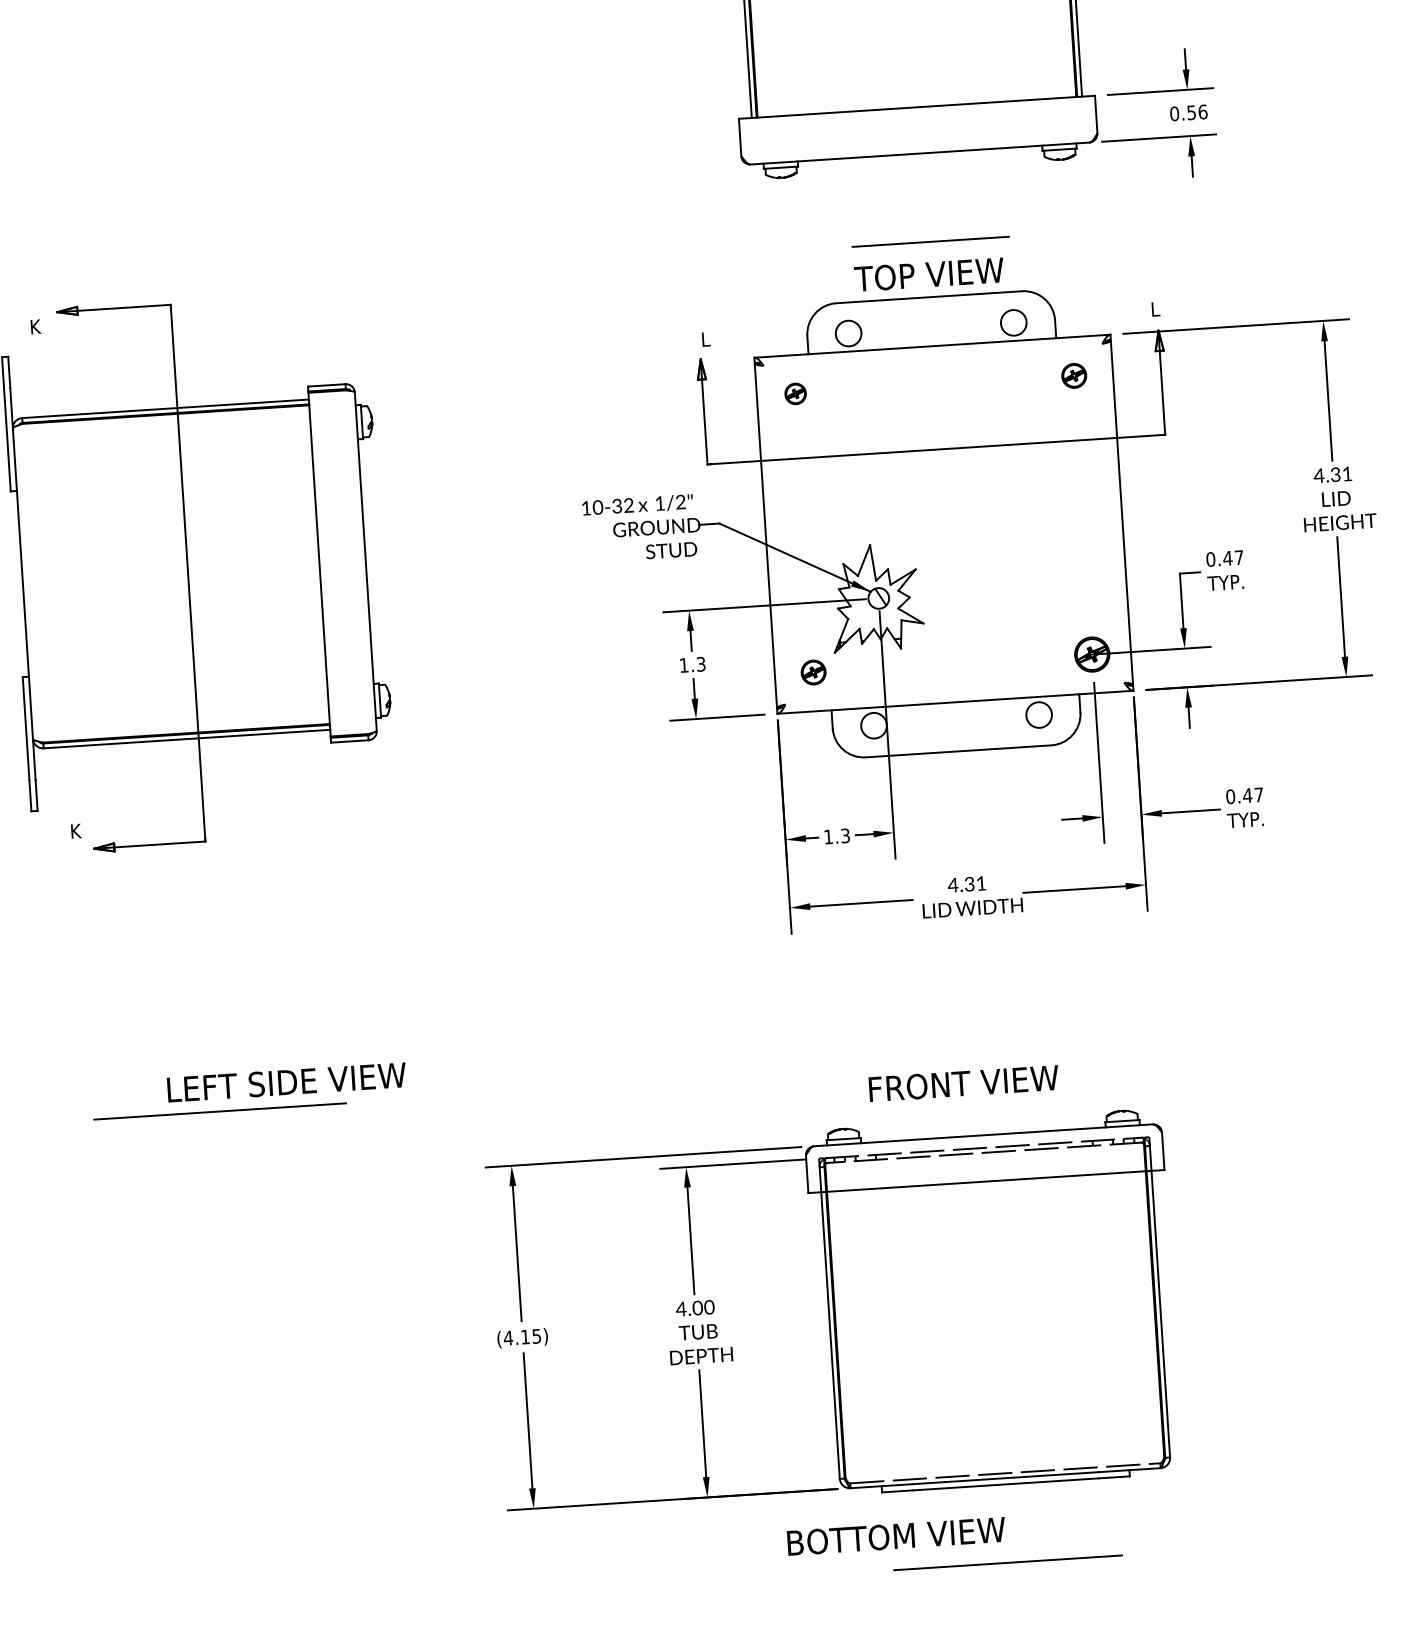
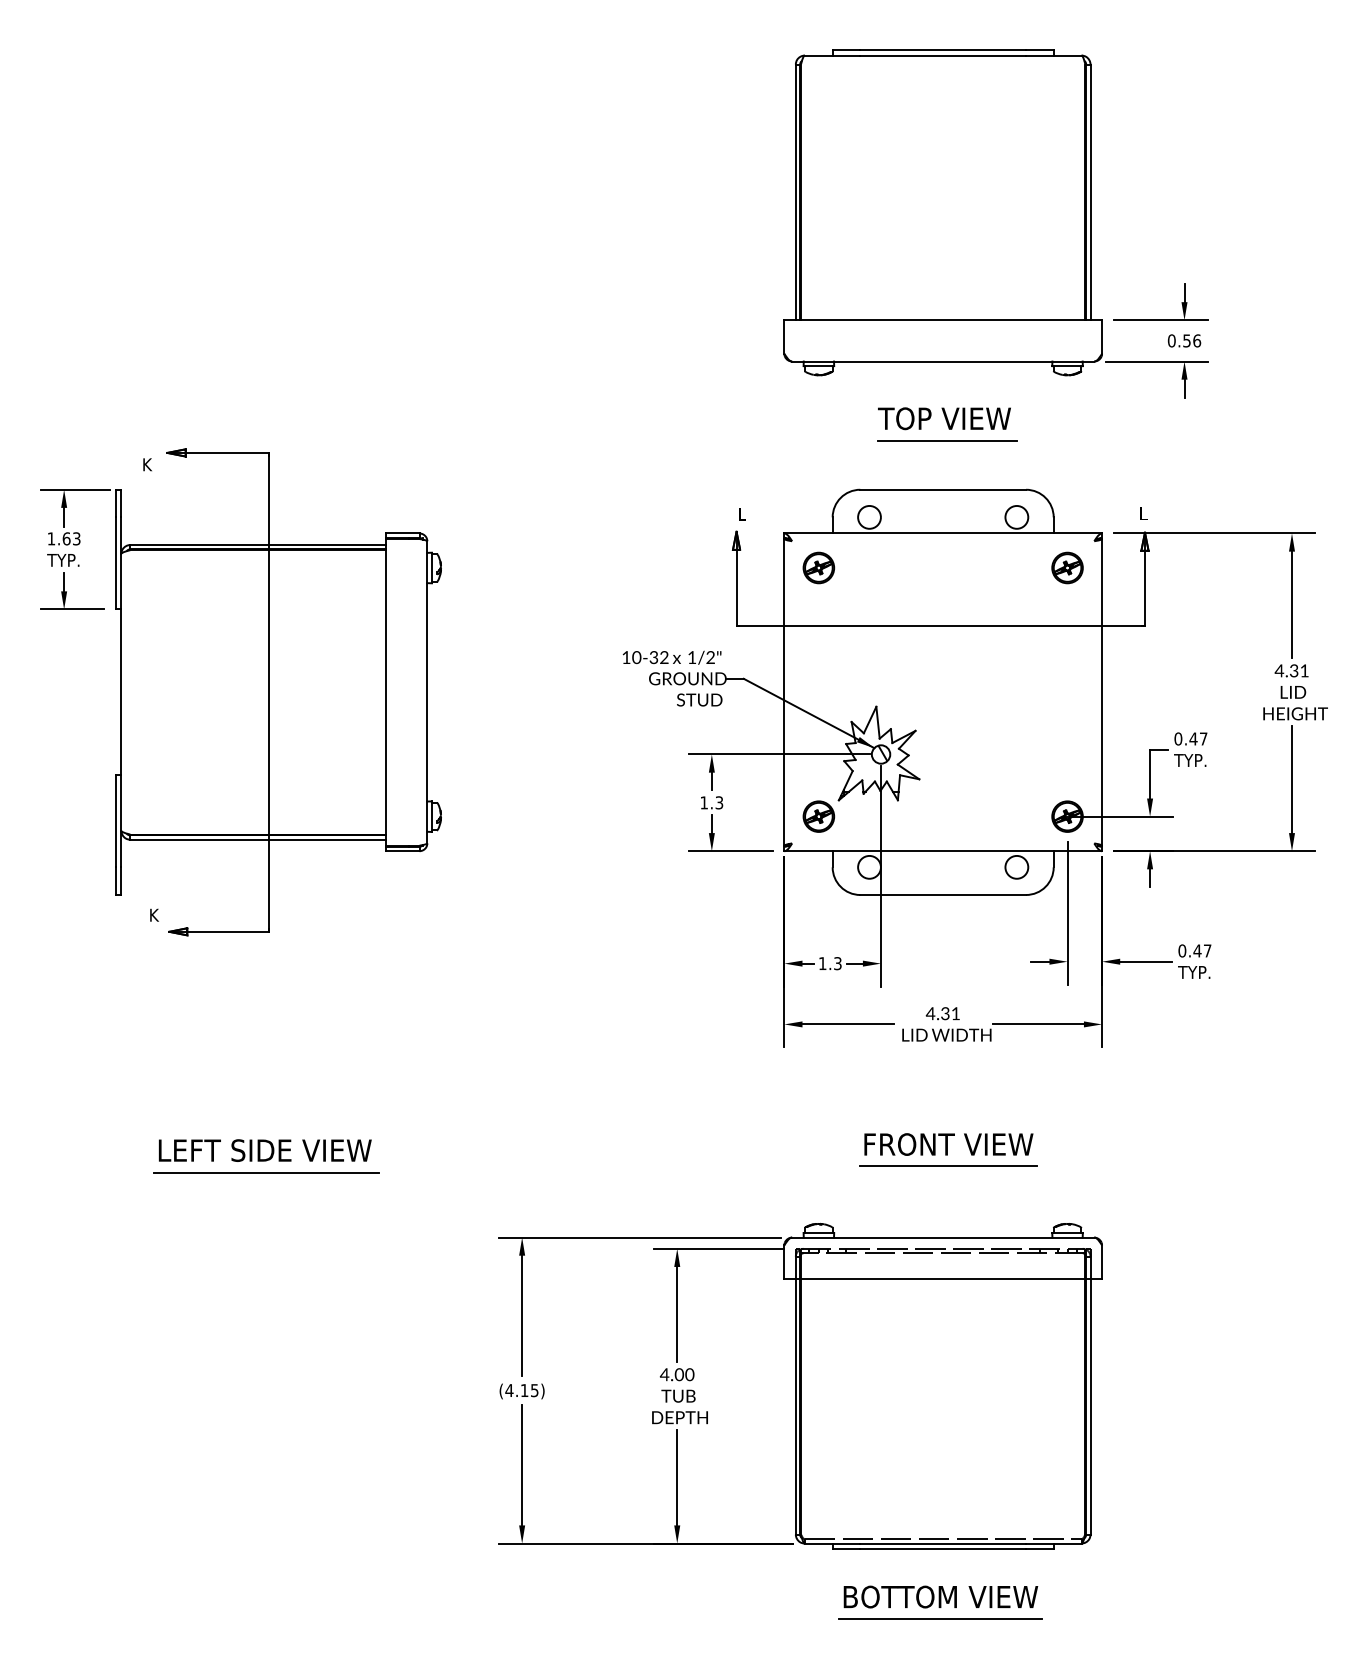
text: (929, 274) -> (944, 418), moved
part: (1074, 375) -> (1067, 567), size x1.43
part: (795, 393) -> (818, 567), size x1.67
part: (813, 672) -> (818, 816), size x1.43
line: (984, 1055) -> (948, 1166), added
text: (287, 1082) -> (265, 1150), moved
text: (963, 1083) -> (948, 1144), moved
text: (895, 1535) -> (940, 1596), moved

